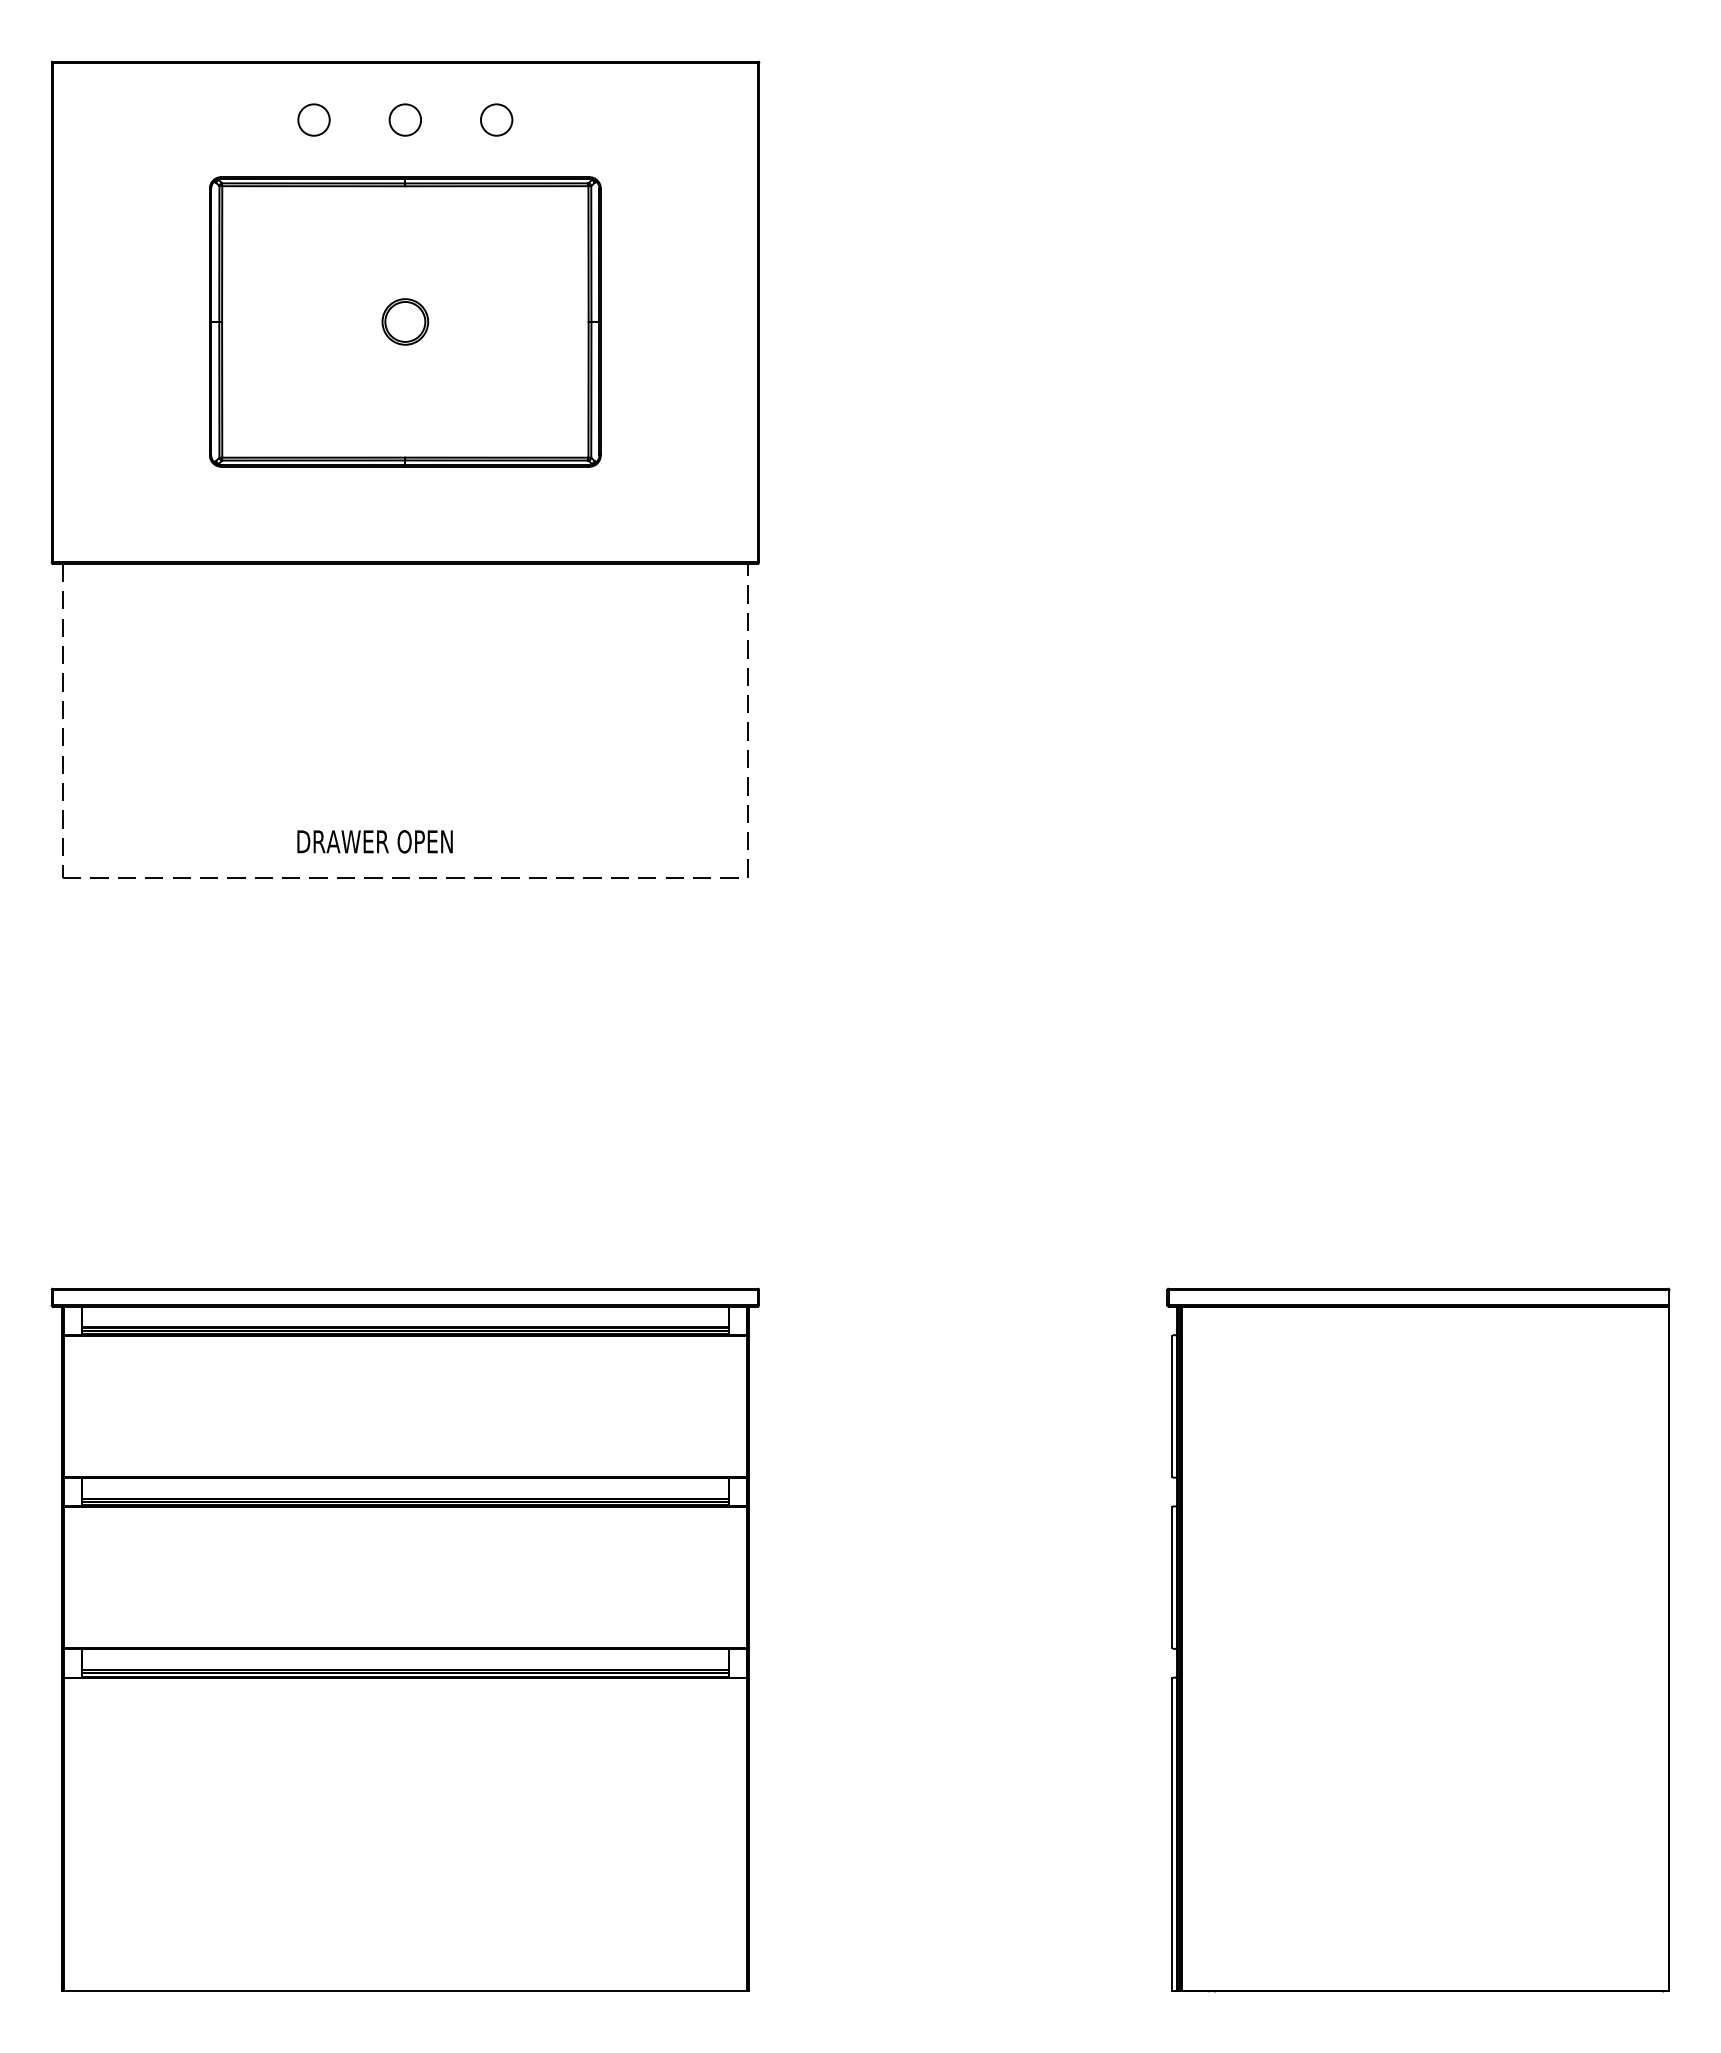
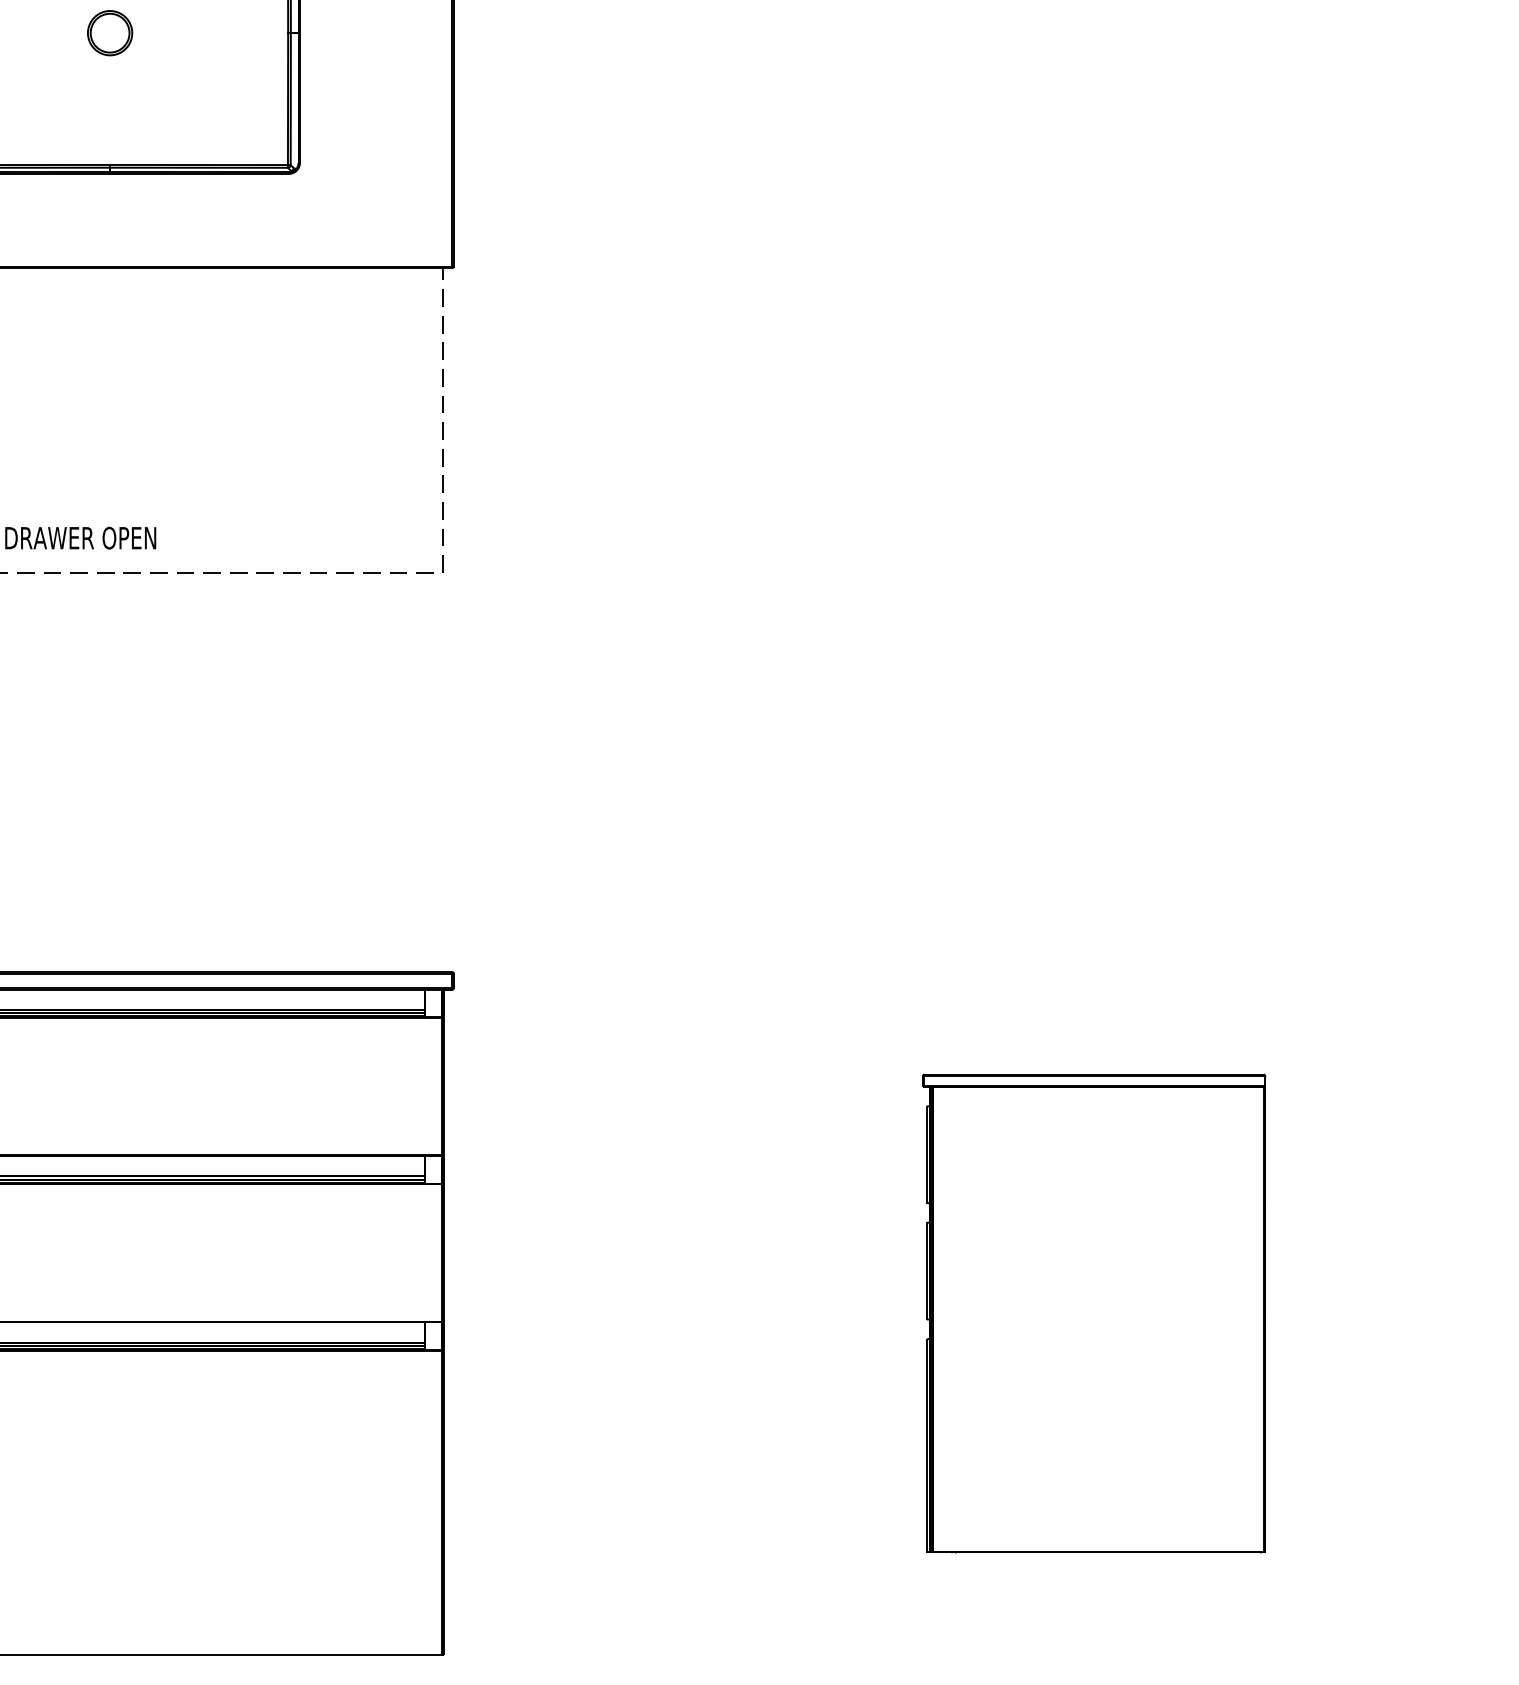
part: (1418, 1639) -> (1094, 1313), size x0.7

